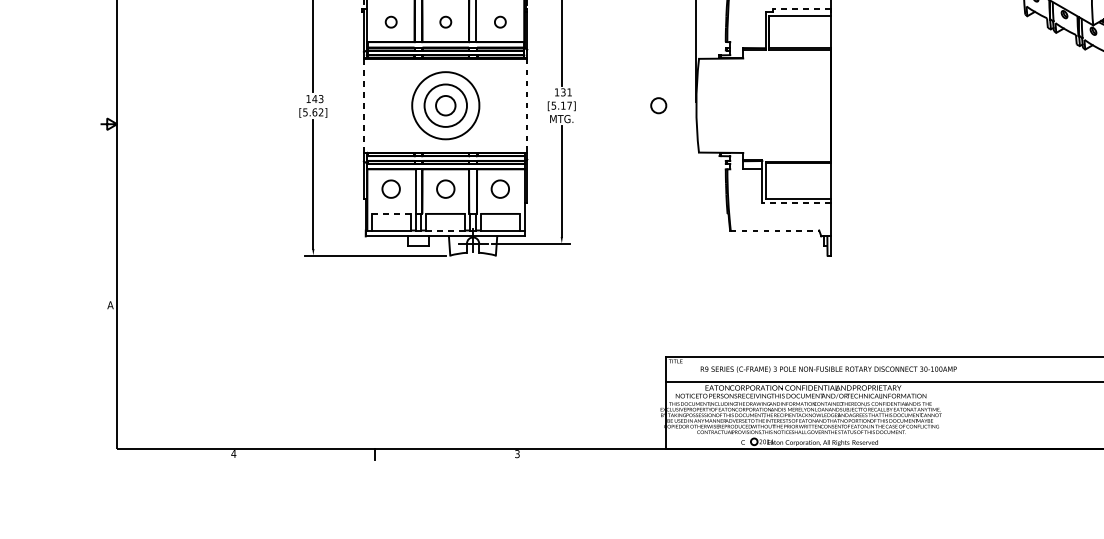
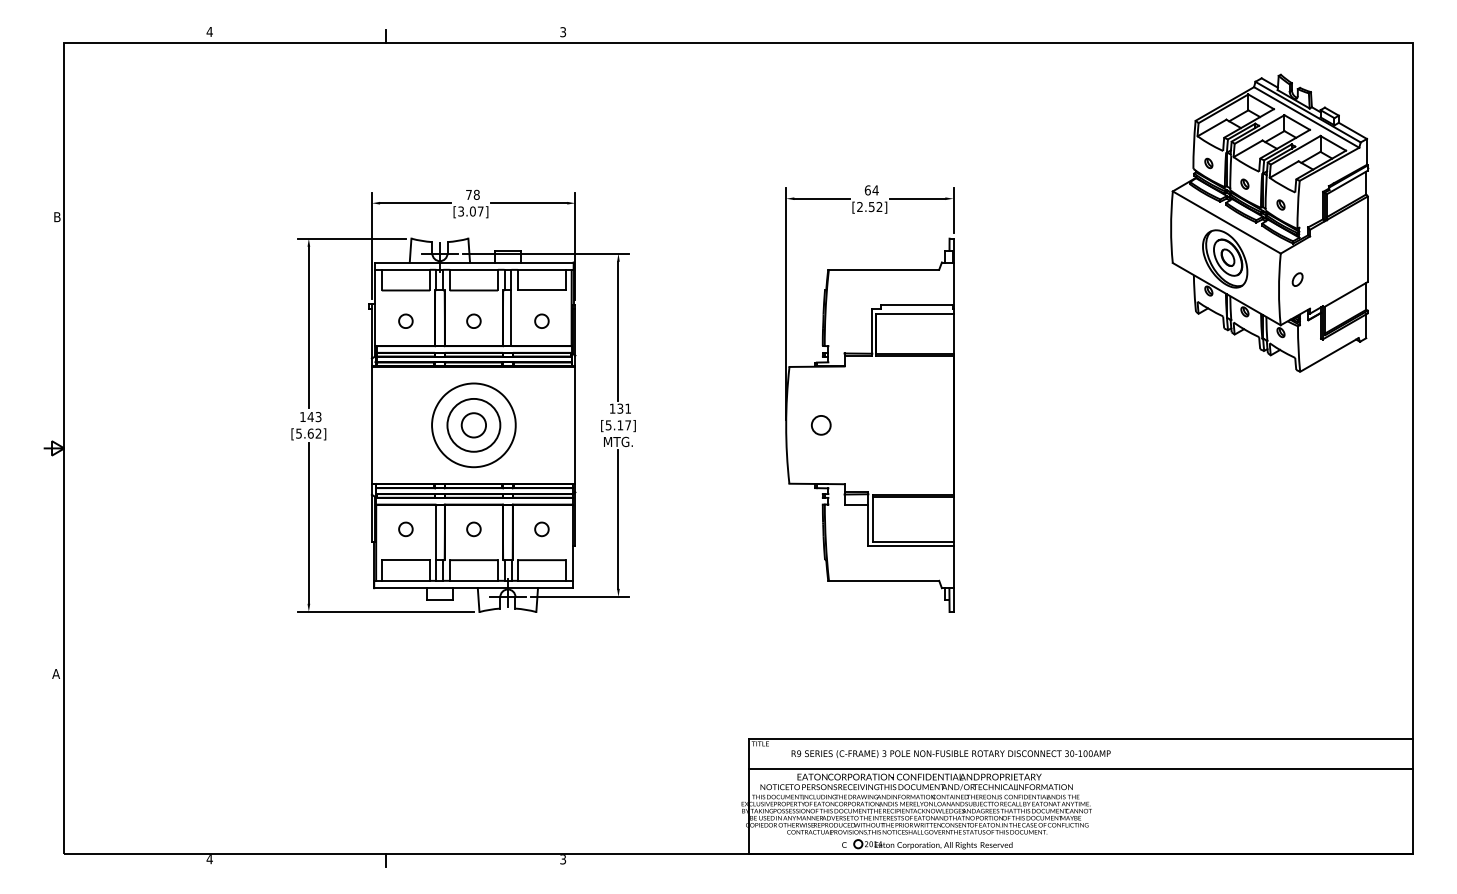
line: (800, 8) -> (916, 304), dashed -> solid
line: (363, 105) -> (371, 424), dashed -> solid
line: (527, 105) -> (575, 425), dashed -> solid
circle: (658, 105) -> (821, 425), moved
part: (390, 189) -> (405, 529), size x0.62
part: (445, 189) -> (473, 529), size x0.62
part: (500, 189) -> (541, 529), size x0.62
line: (796, 202) -> (910, 546), dashed -> solid
line: (390, 214) -> (405, 560), dashed -> solid
line: (446, 230) -> (474, 580), dashed -> solid
line: (775, 230) -> (884, 580), dashed -> solid

